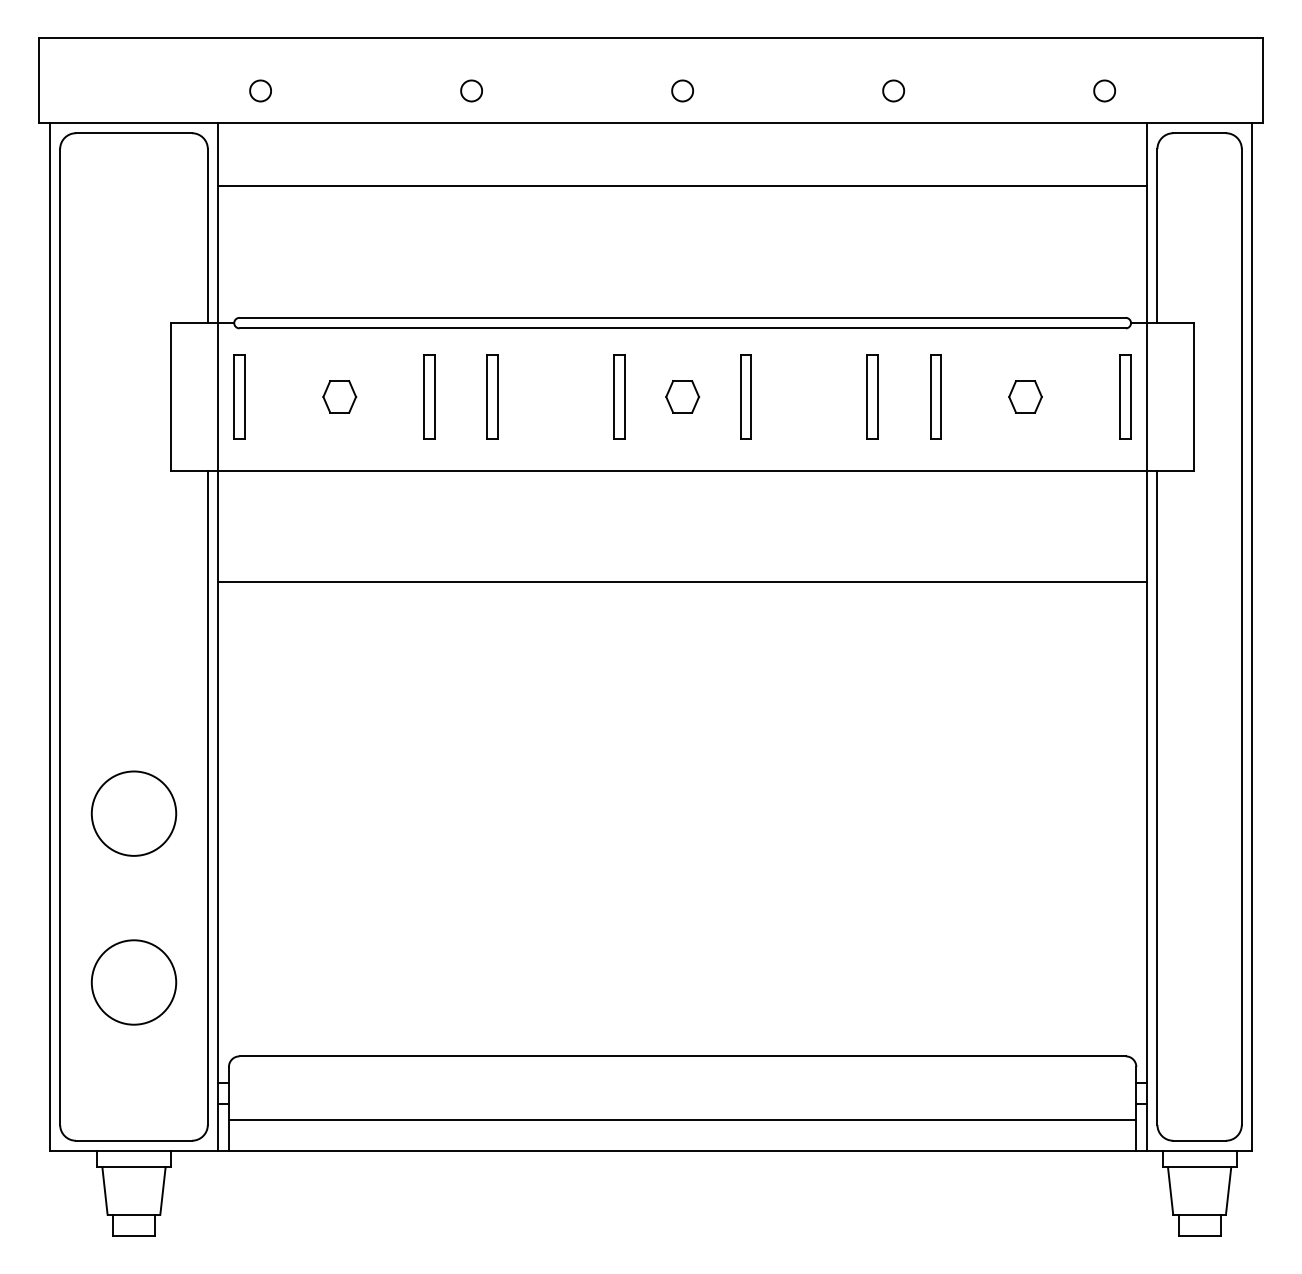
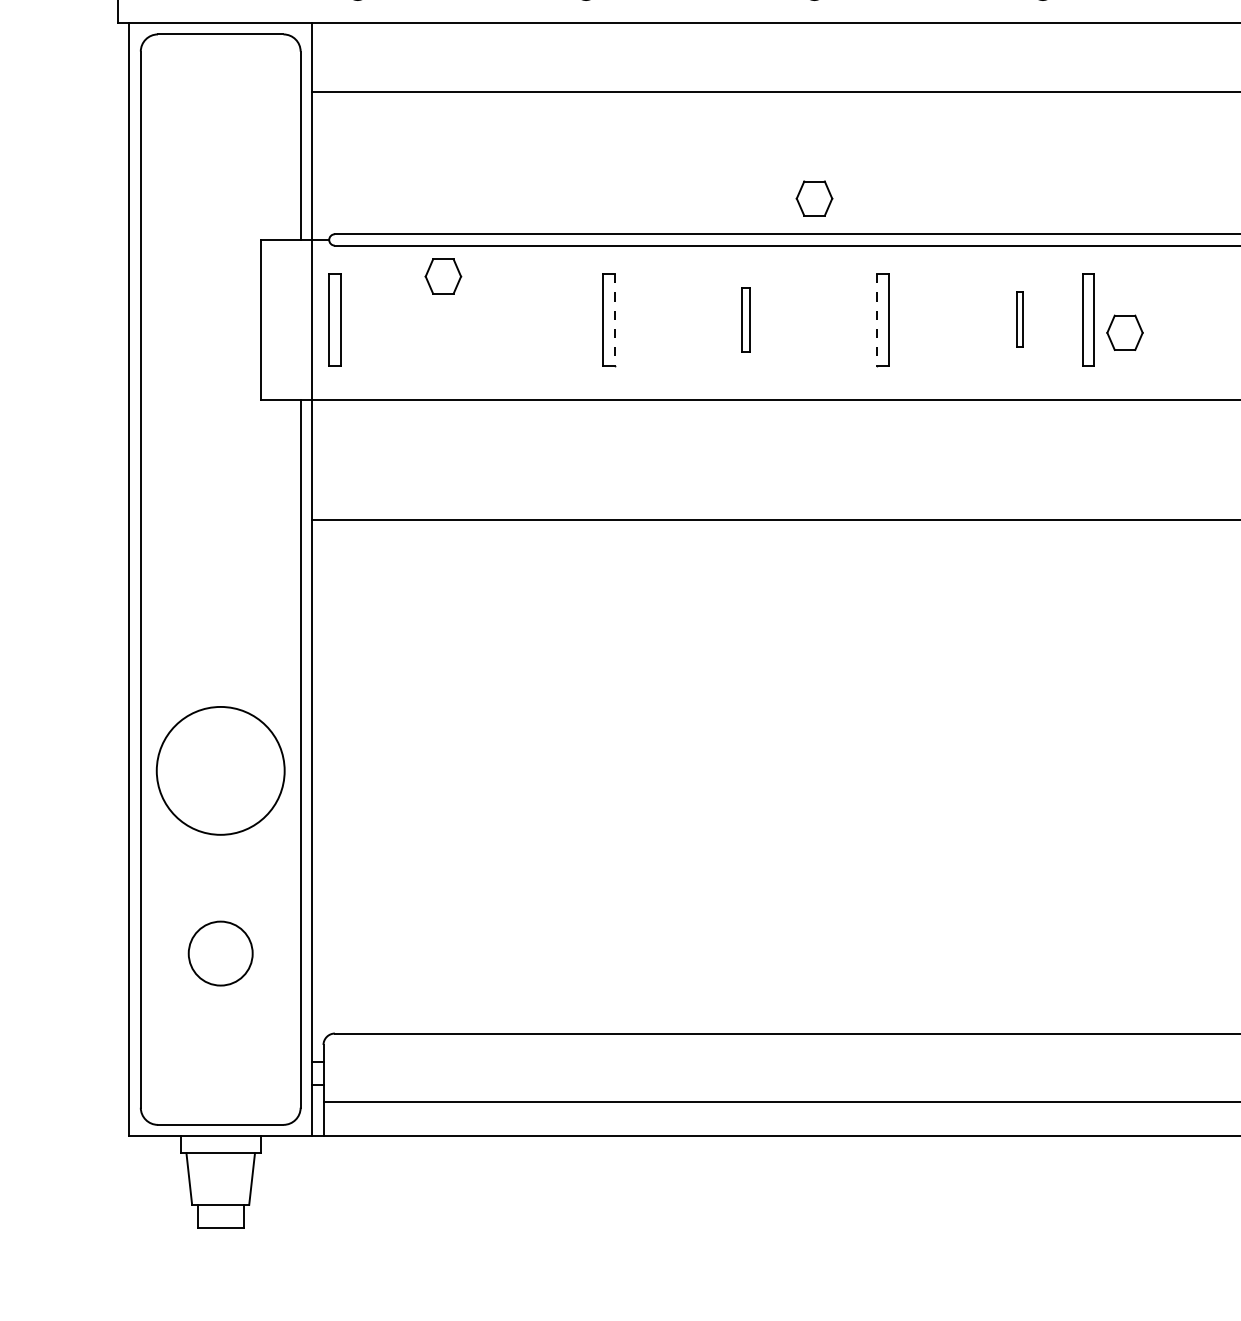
part: (339, 396) -> (443, 276), moved
part: (429, 396) -> (540, 319), removed
part: (619, 396) -> (746, 319), size x0.7
part: (682, 396) -> (814, 198), moved
part: (872, 396) -> (1019, 319), size x0.6
part: (1025, 396) -> (1124, 332), moved
line: (498, 397) -> (615, 320), solid -> dashed
line: (740, 397) -> (877, 320), solid -> dashed
circle: (133, 813) -> (220, 770), size x1.4
circle: (133, 982) -> (220, 953), size x0.7

